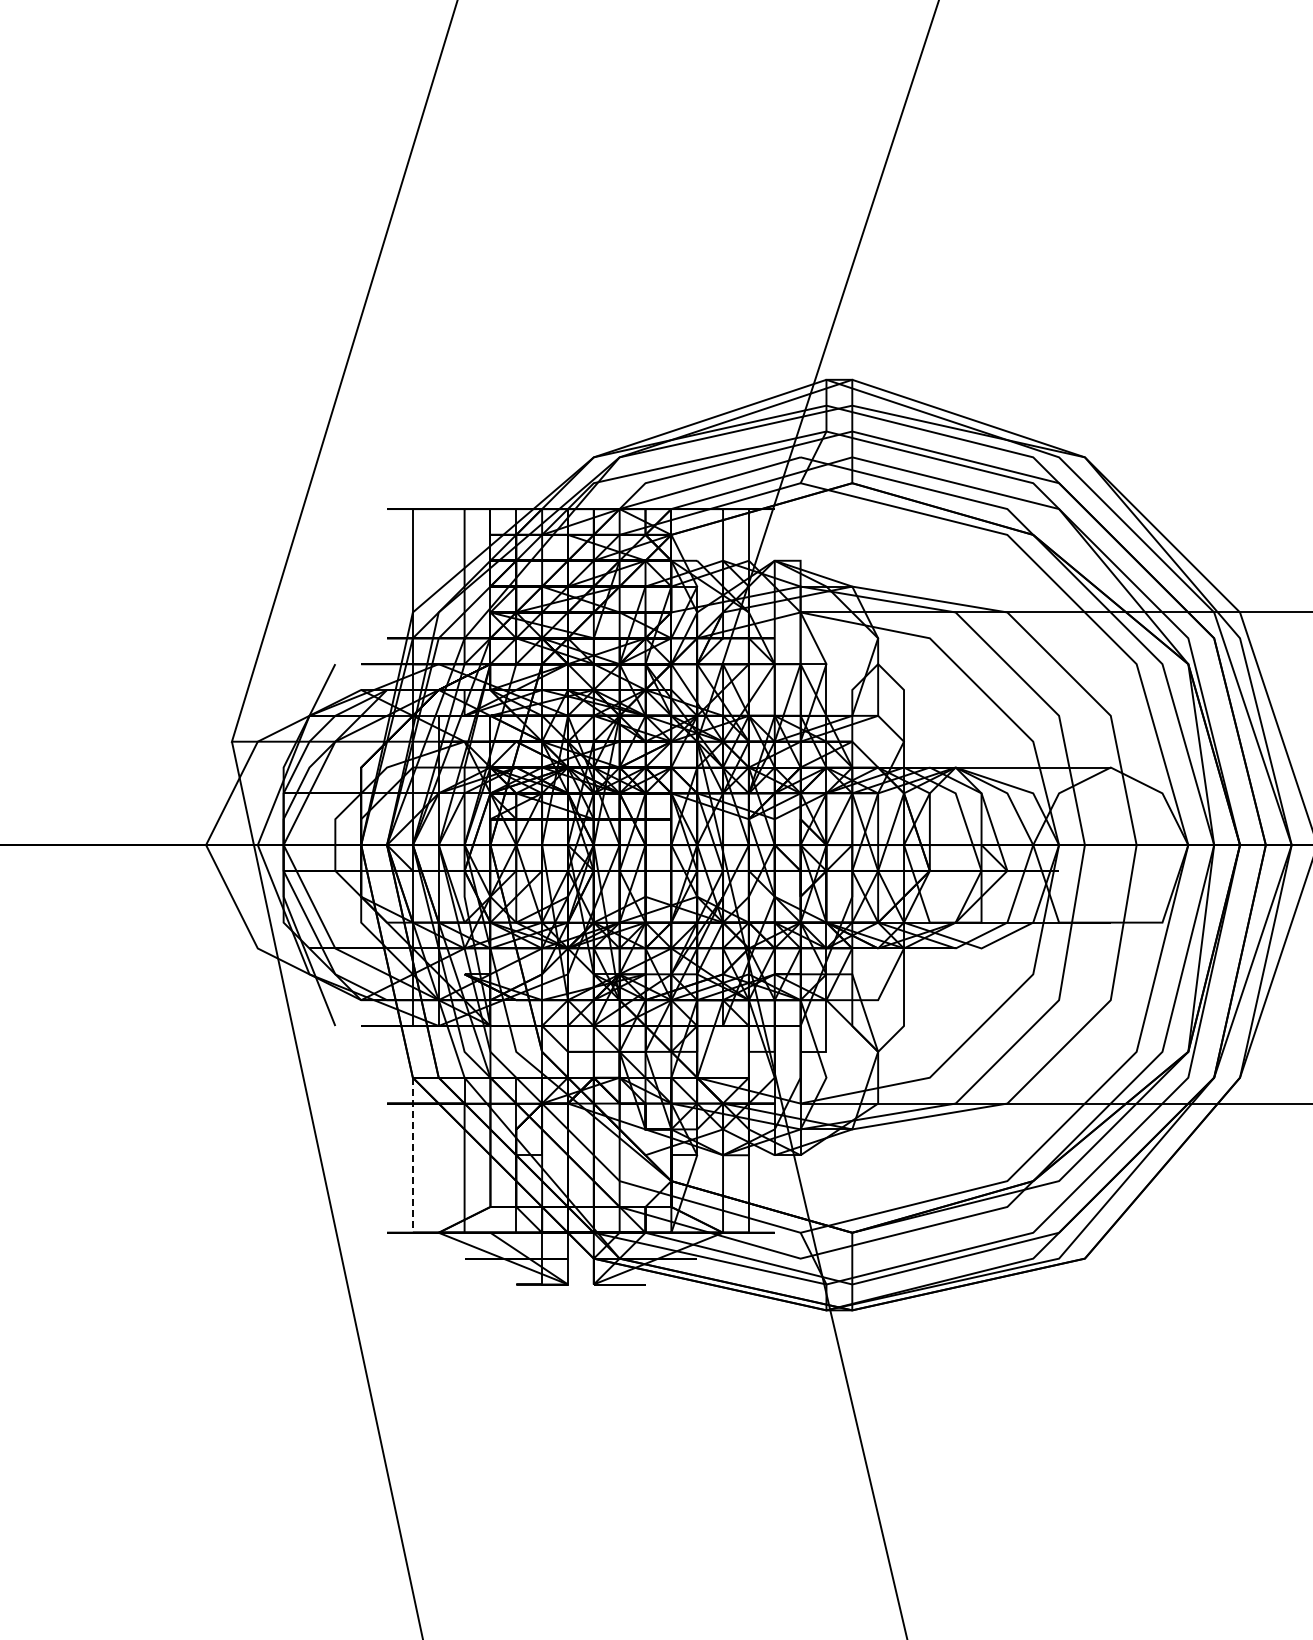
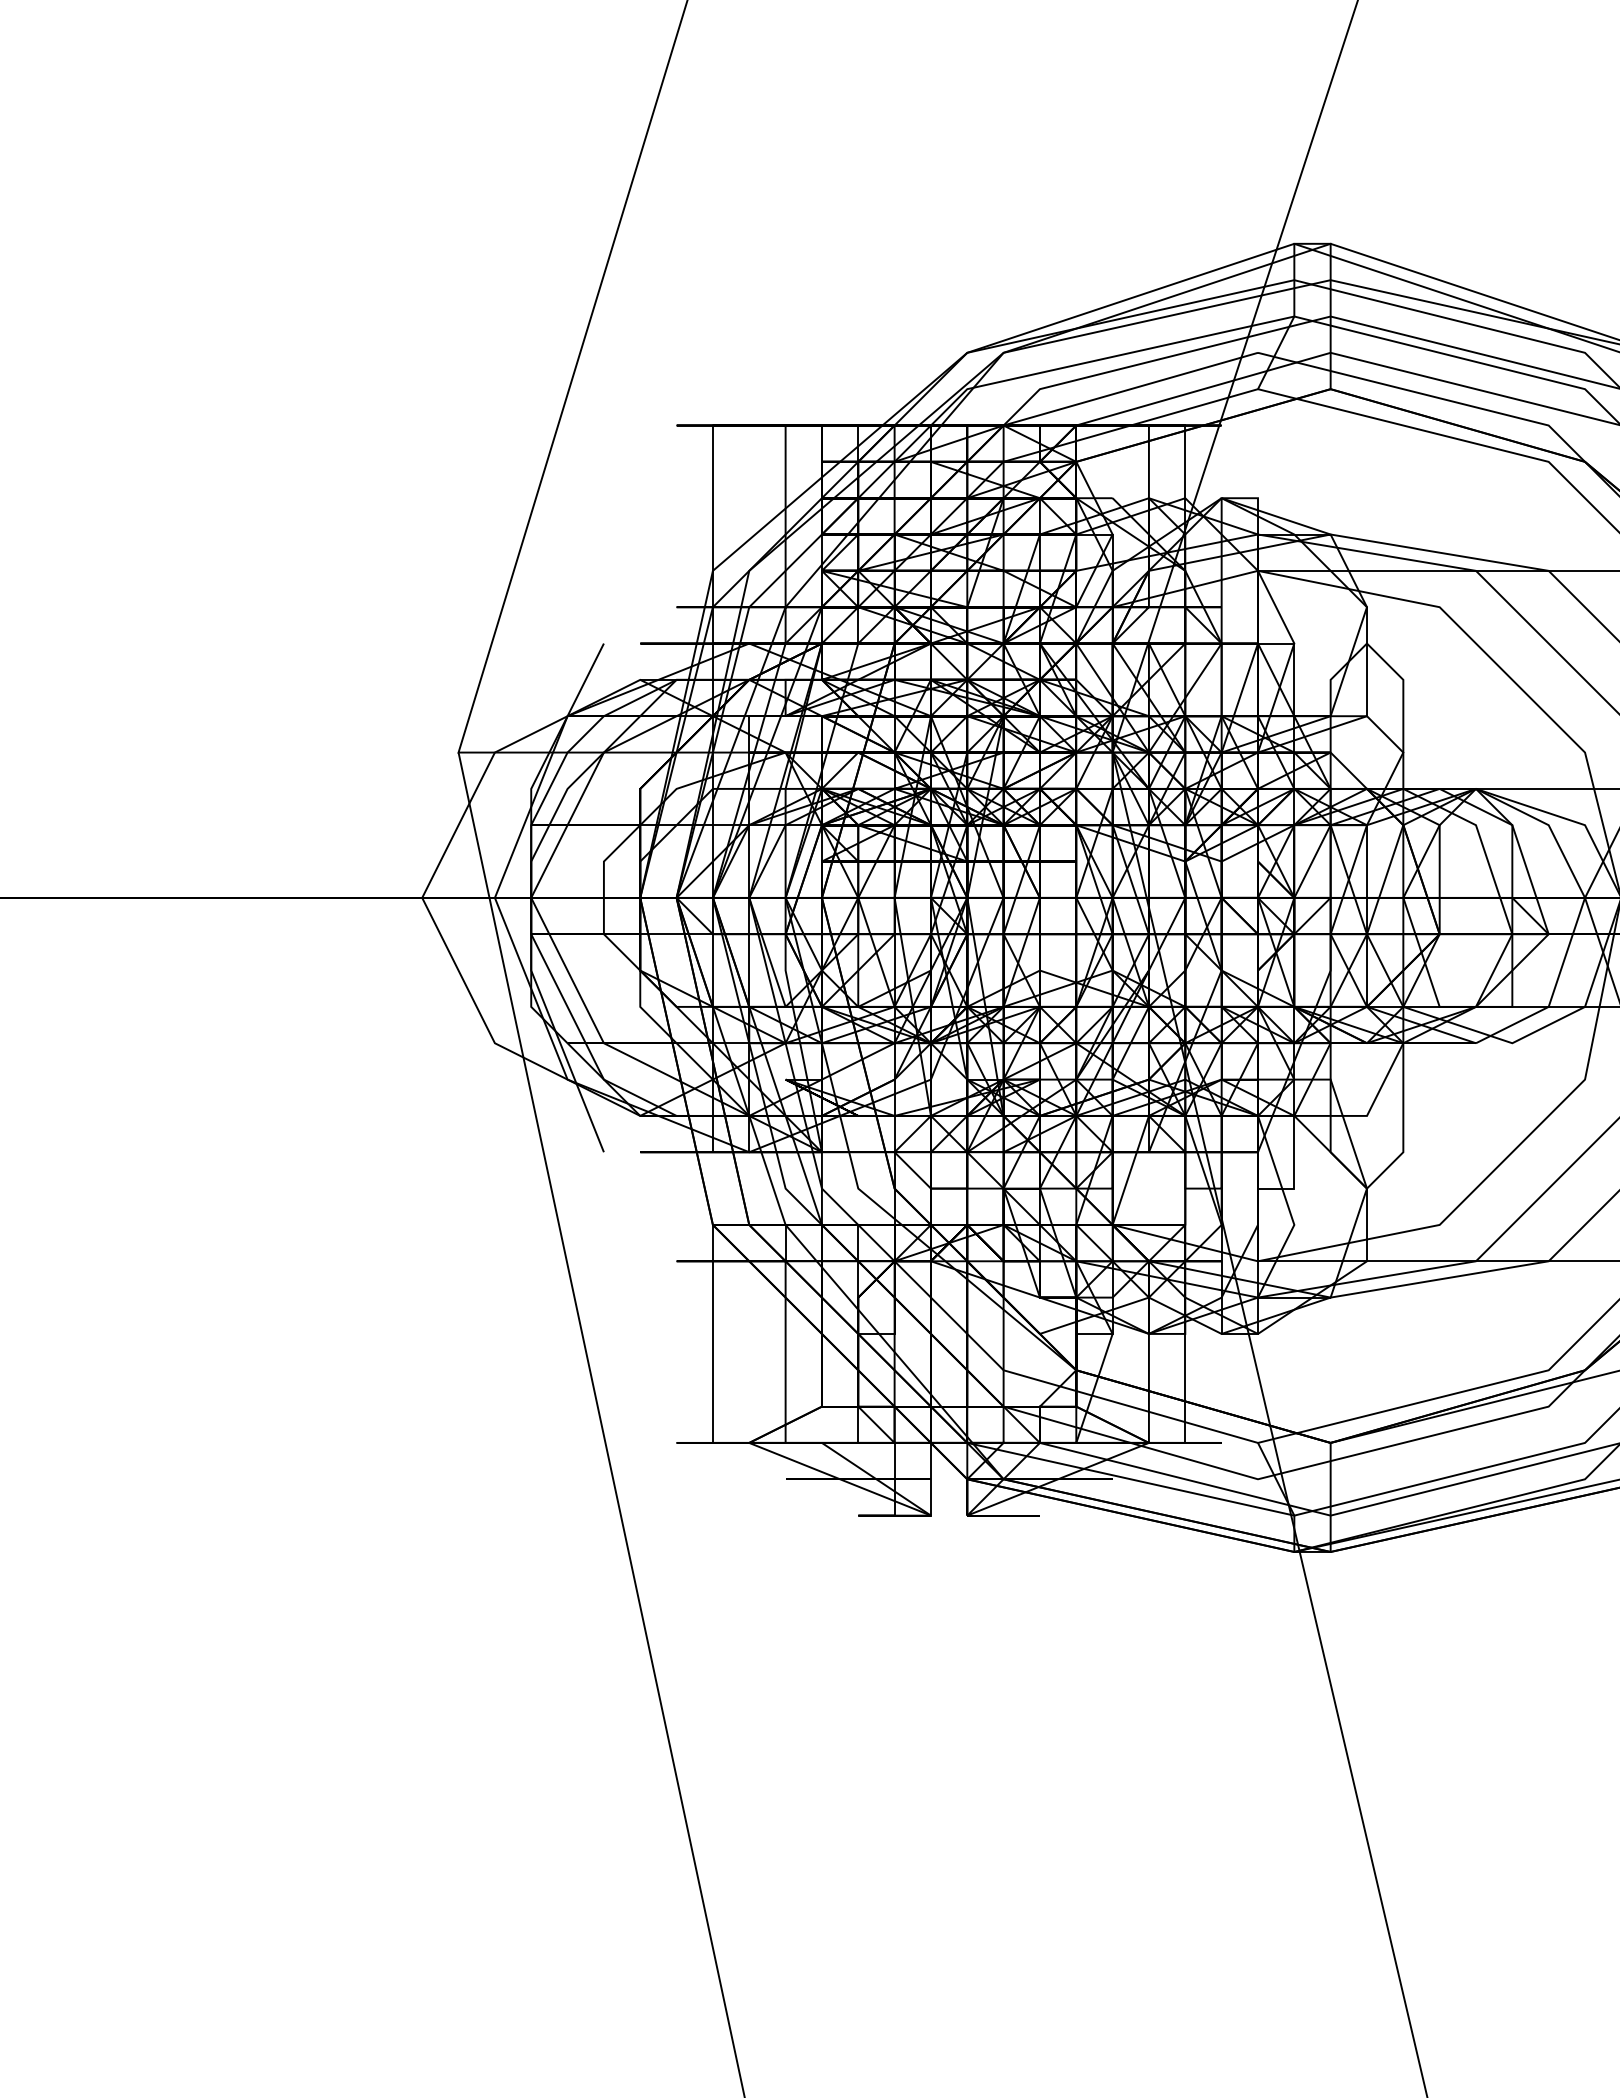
line: (412, 1155) -> (712, 1334), dashed -> solid

